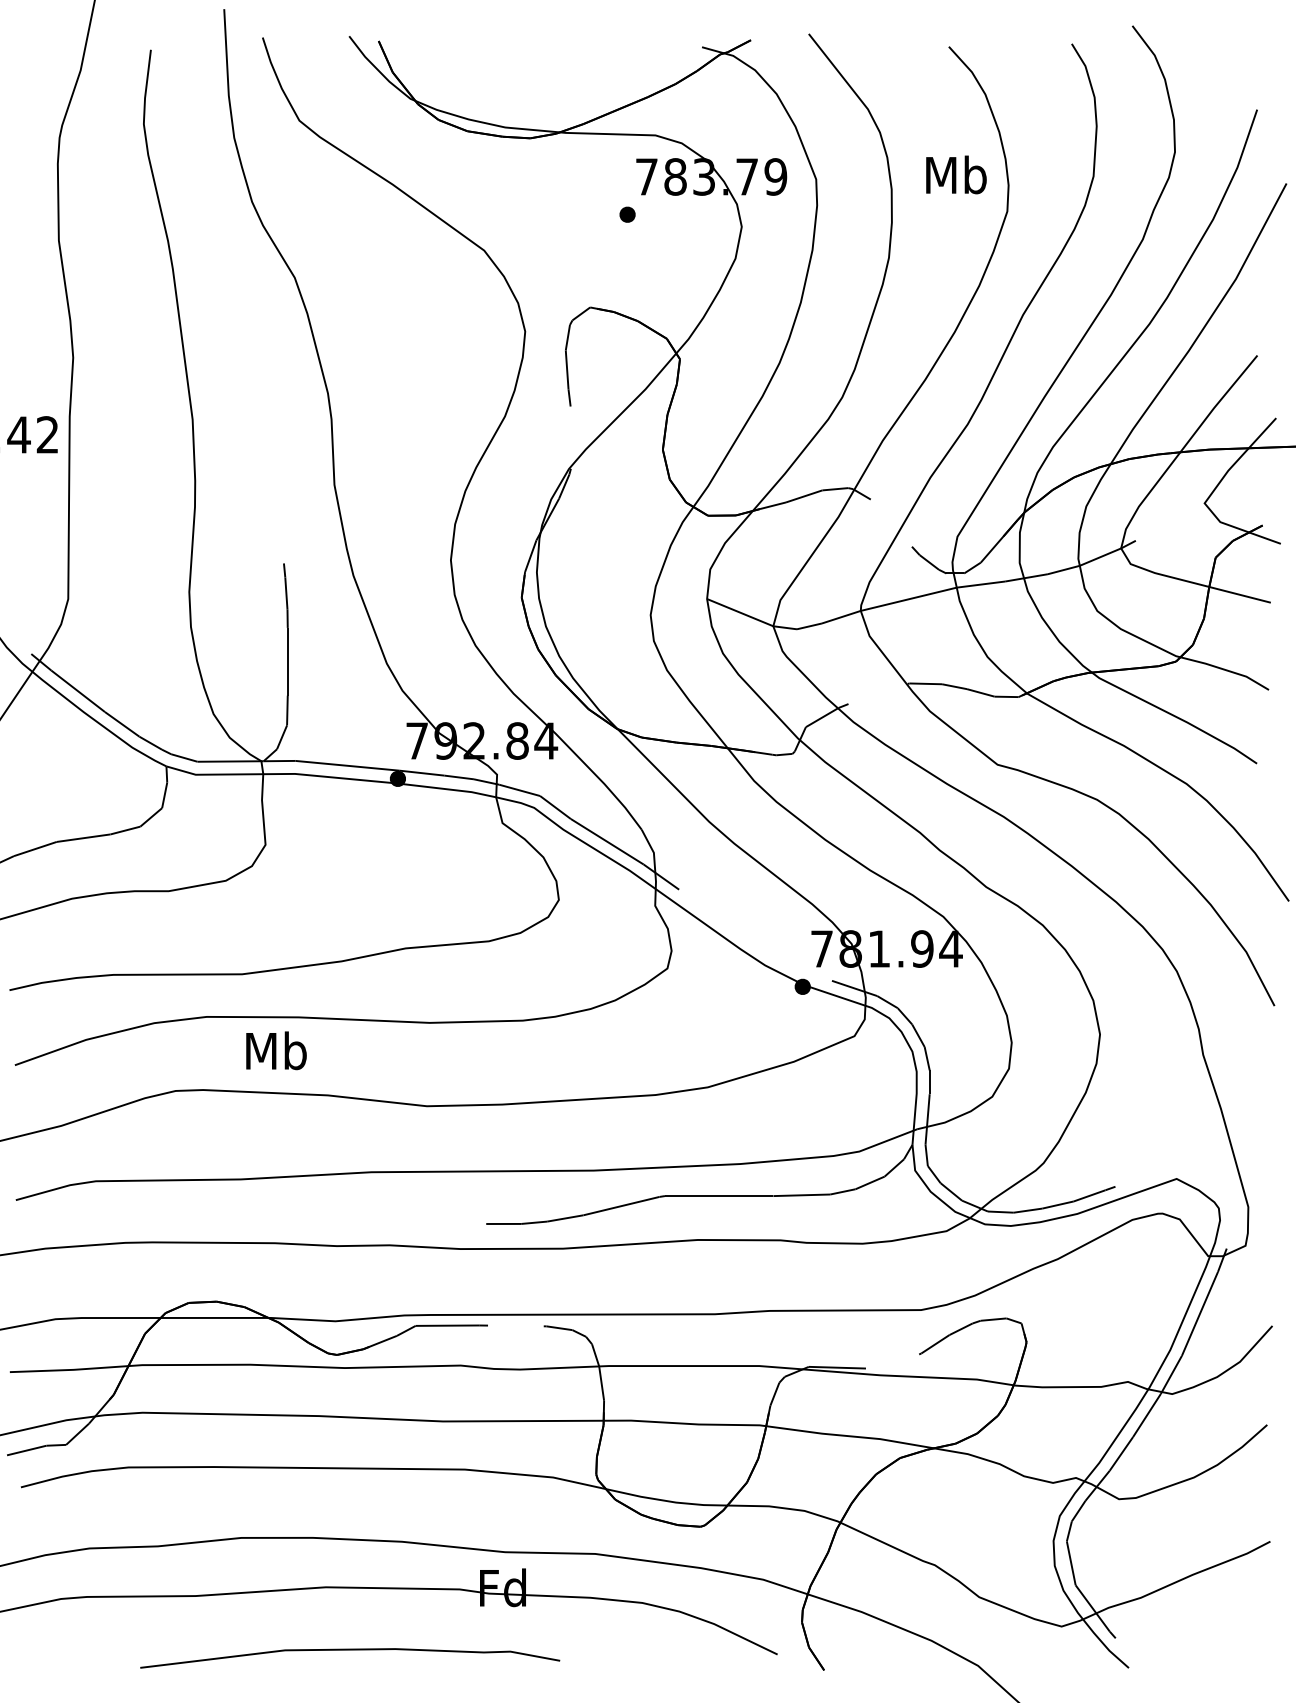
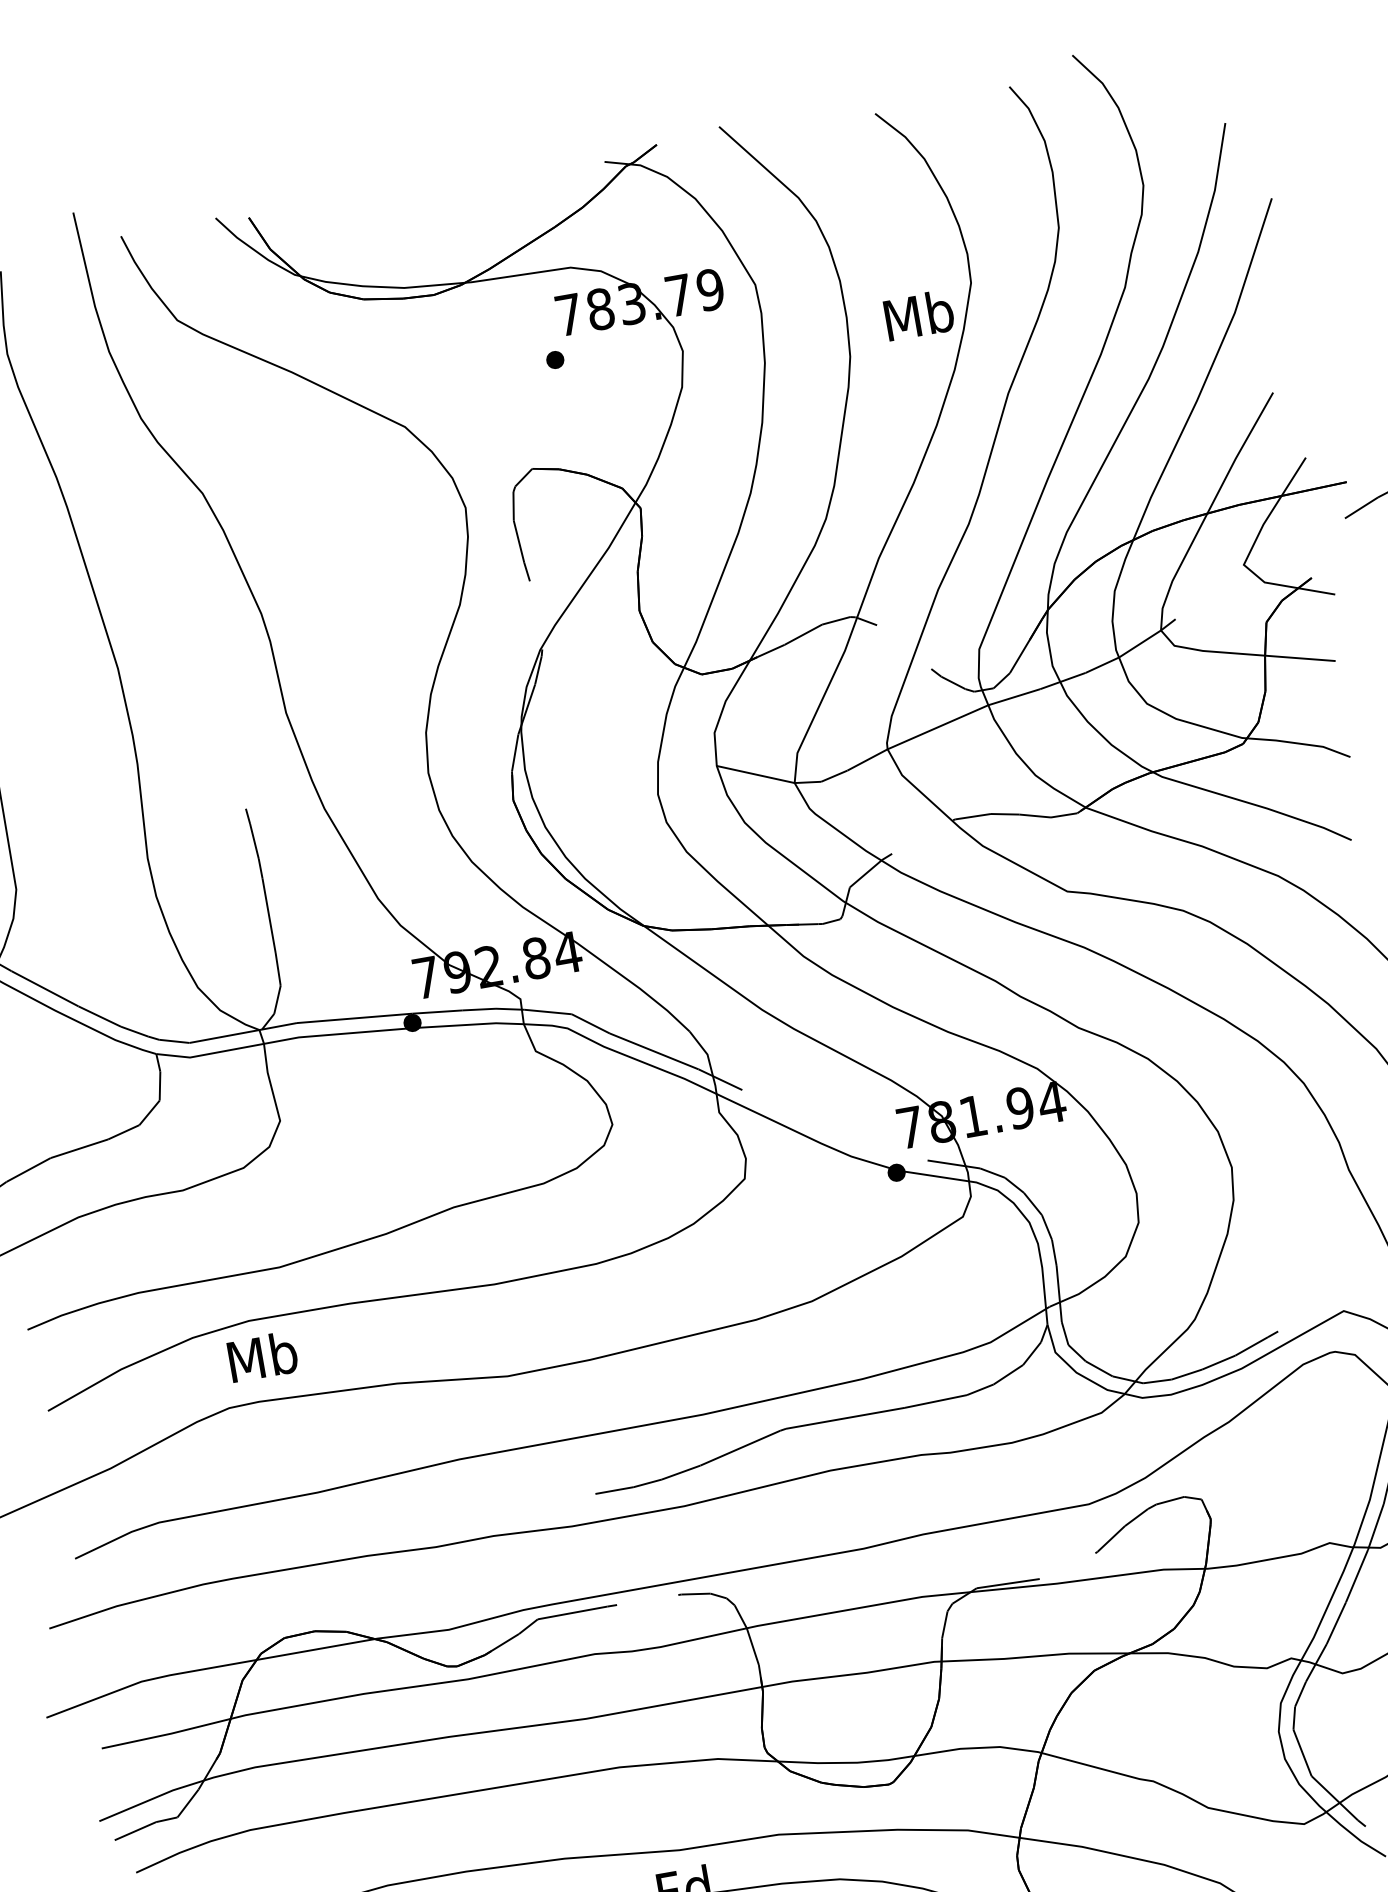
text: (956, 174) -> (919, 314), moved
text: (276, 1050) -> (262, 1356), moved

